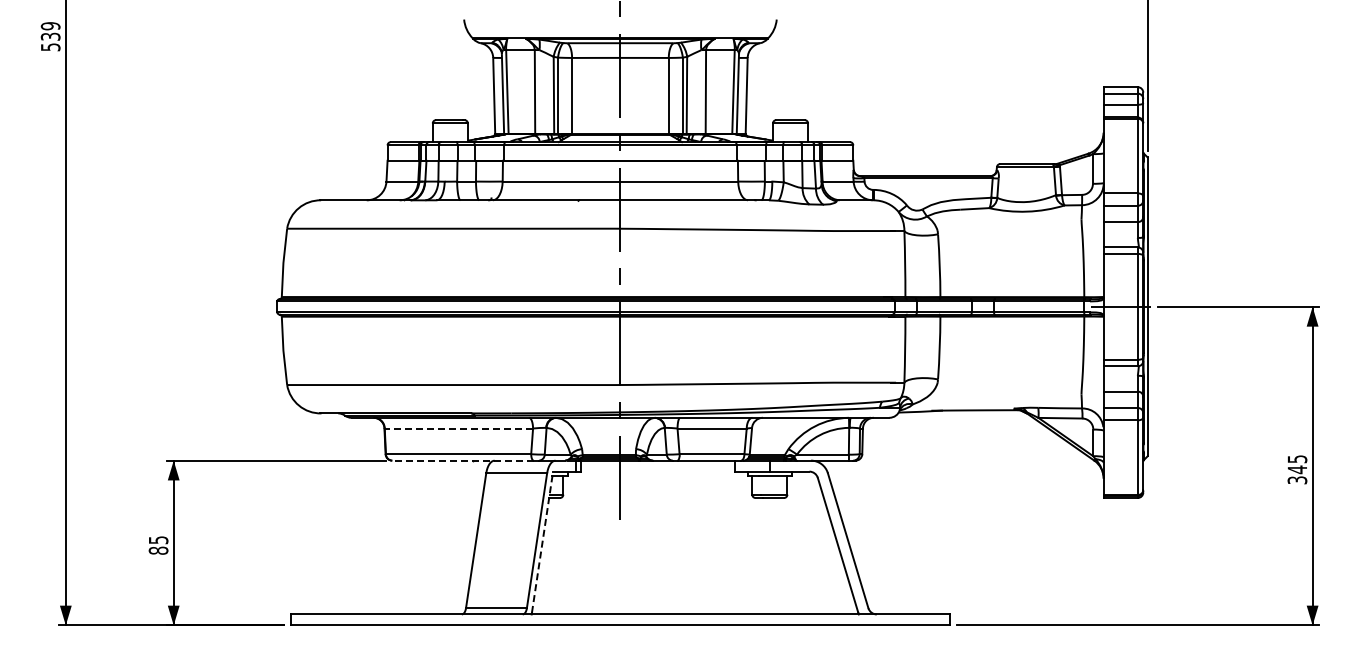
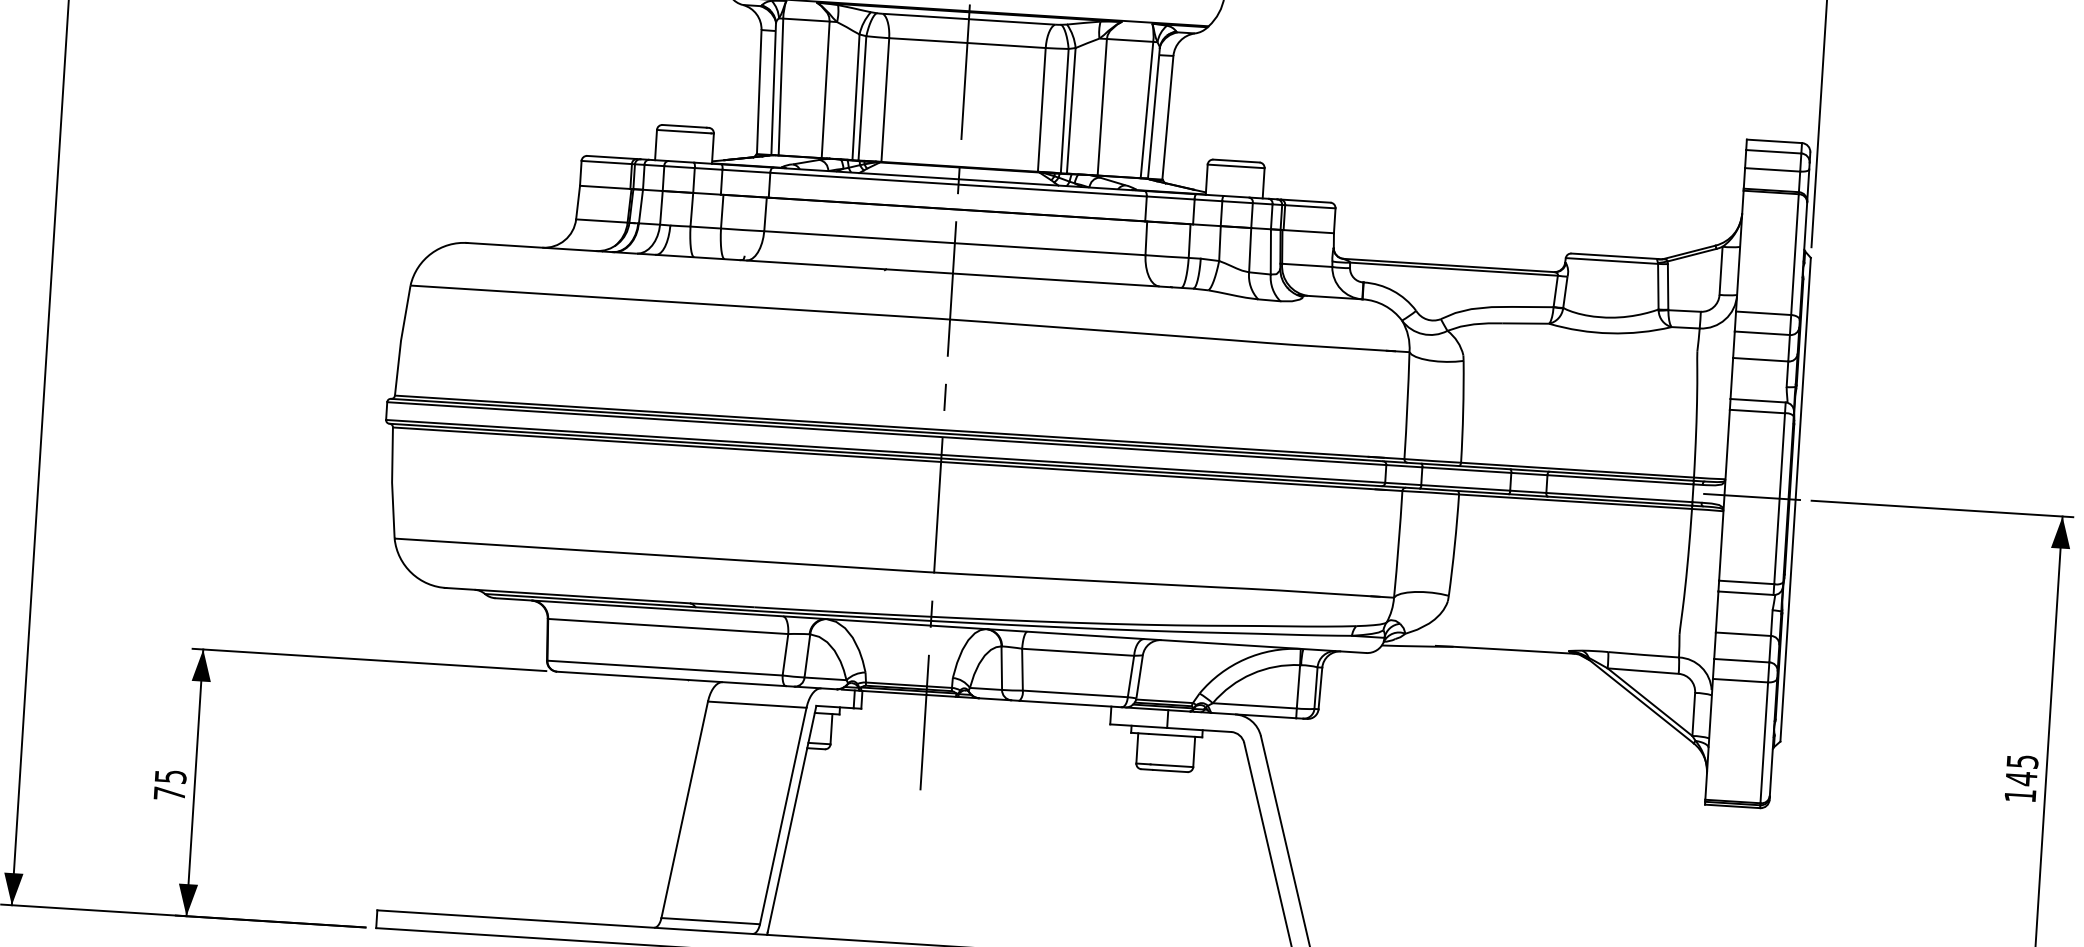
line: (458, 428) -> (667, 626), dashed -> solid
line: (462, 460) -> (670, 678), dashed -> solid
text: (1297, 480) -> (2020, 796), 345 -> 145
line: (542, 541) -> (792, 817), dashed -> solid
text: (158, 550) -> (169, 793), 85 -> 75

